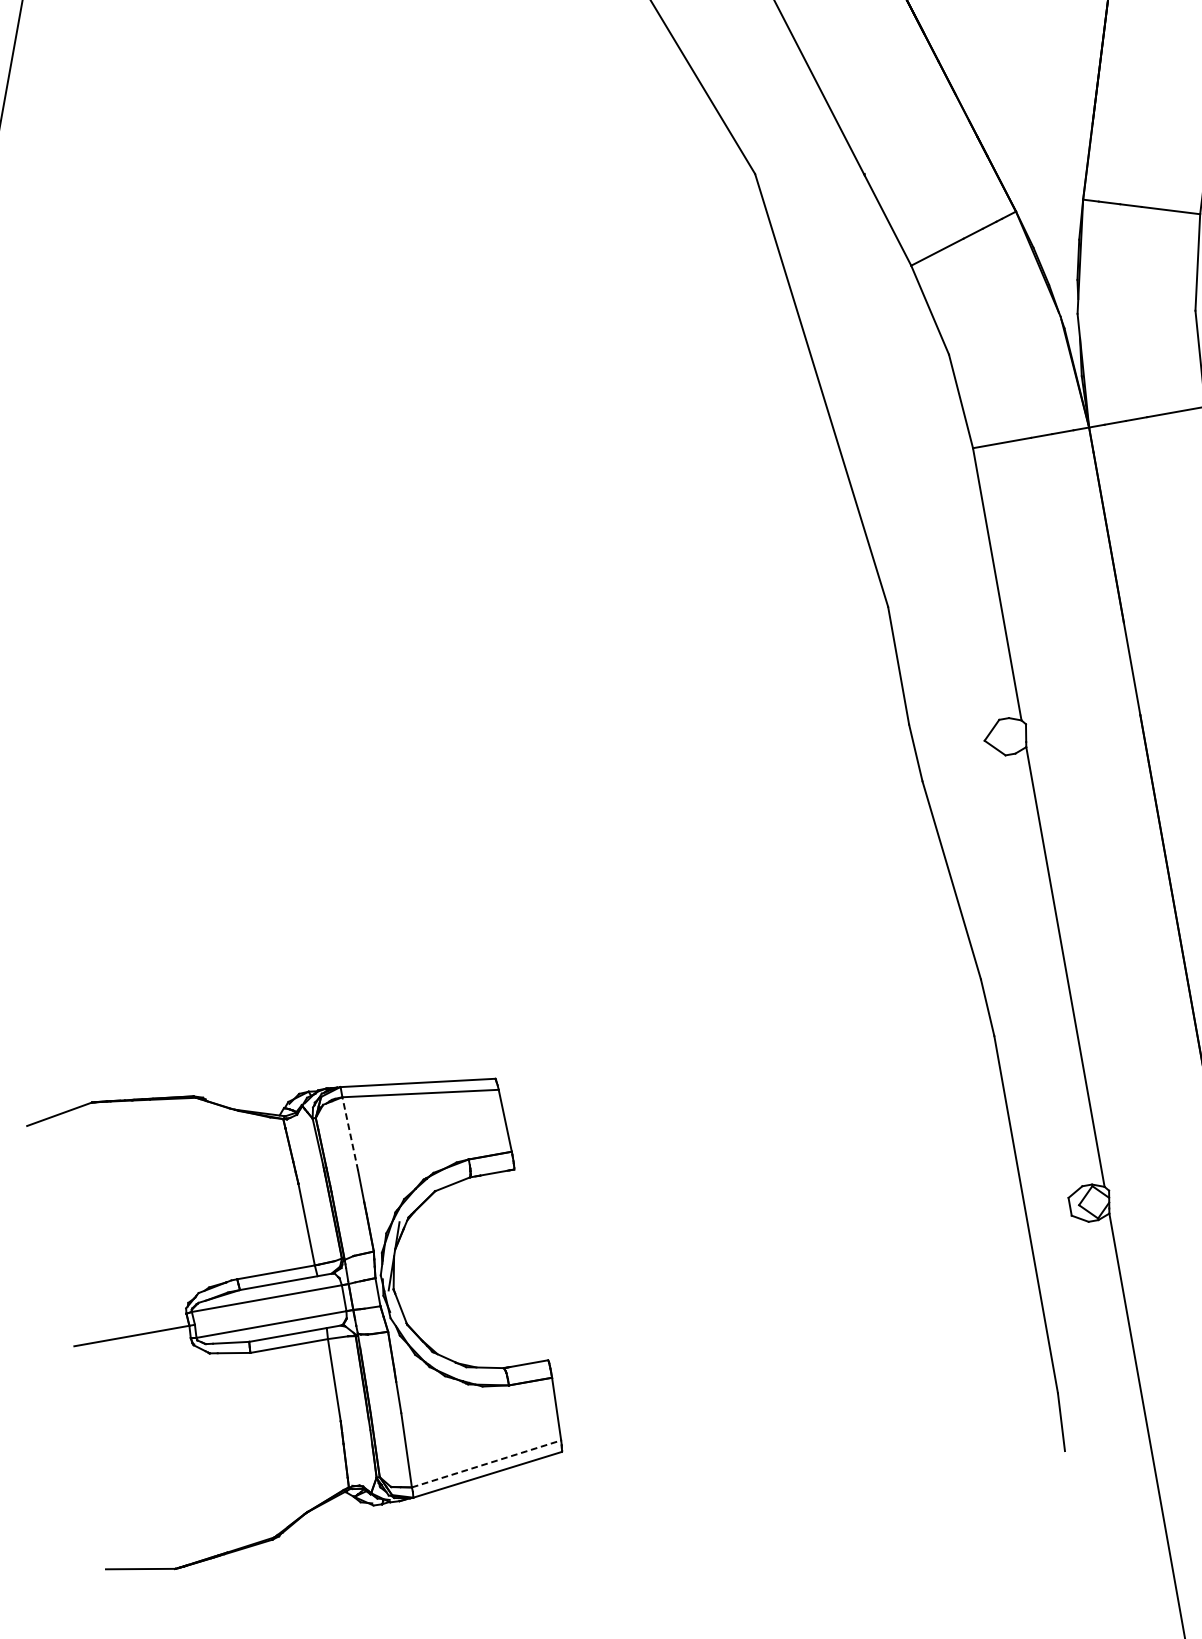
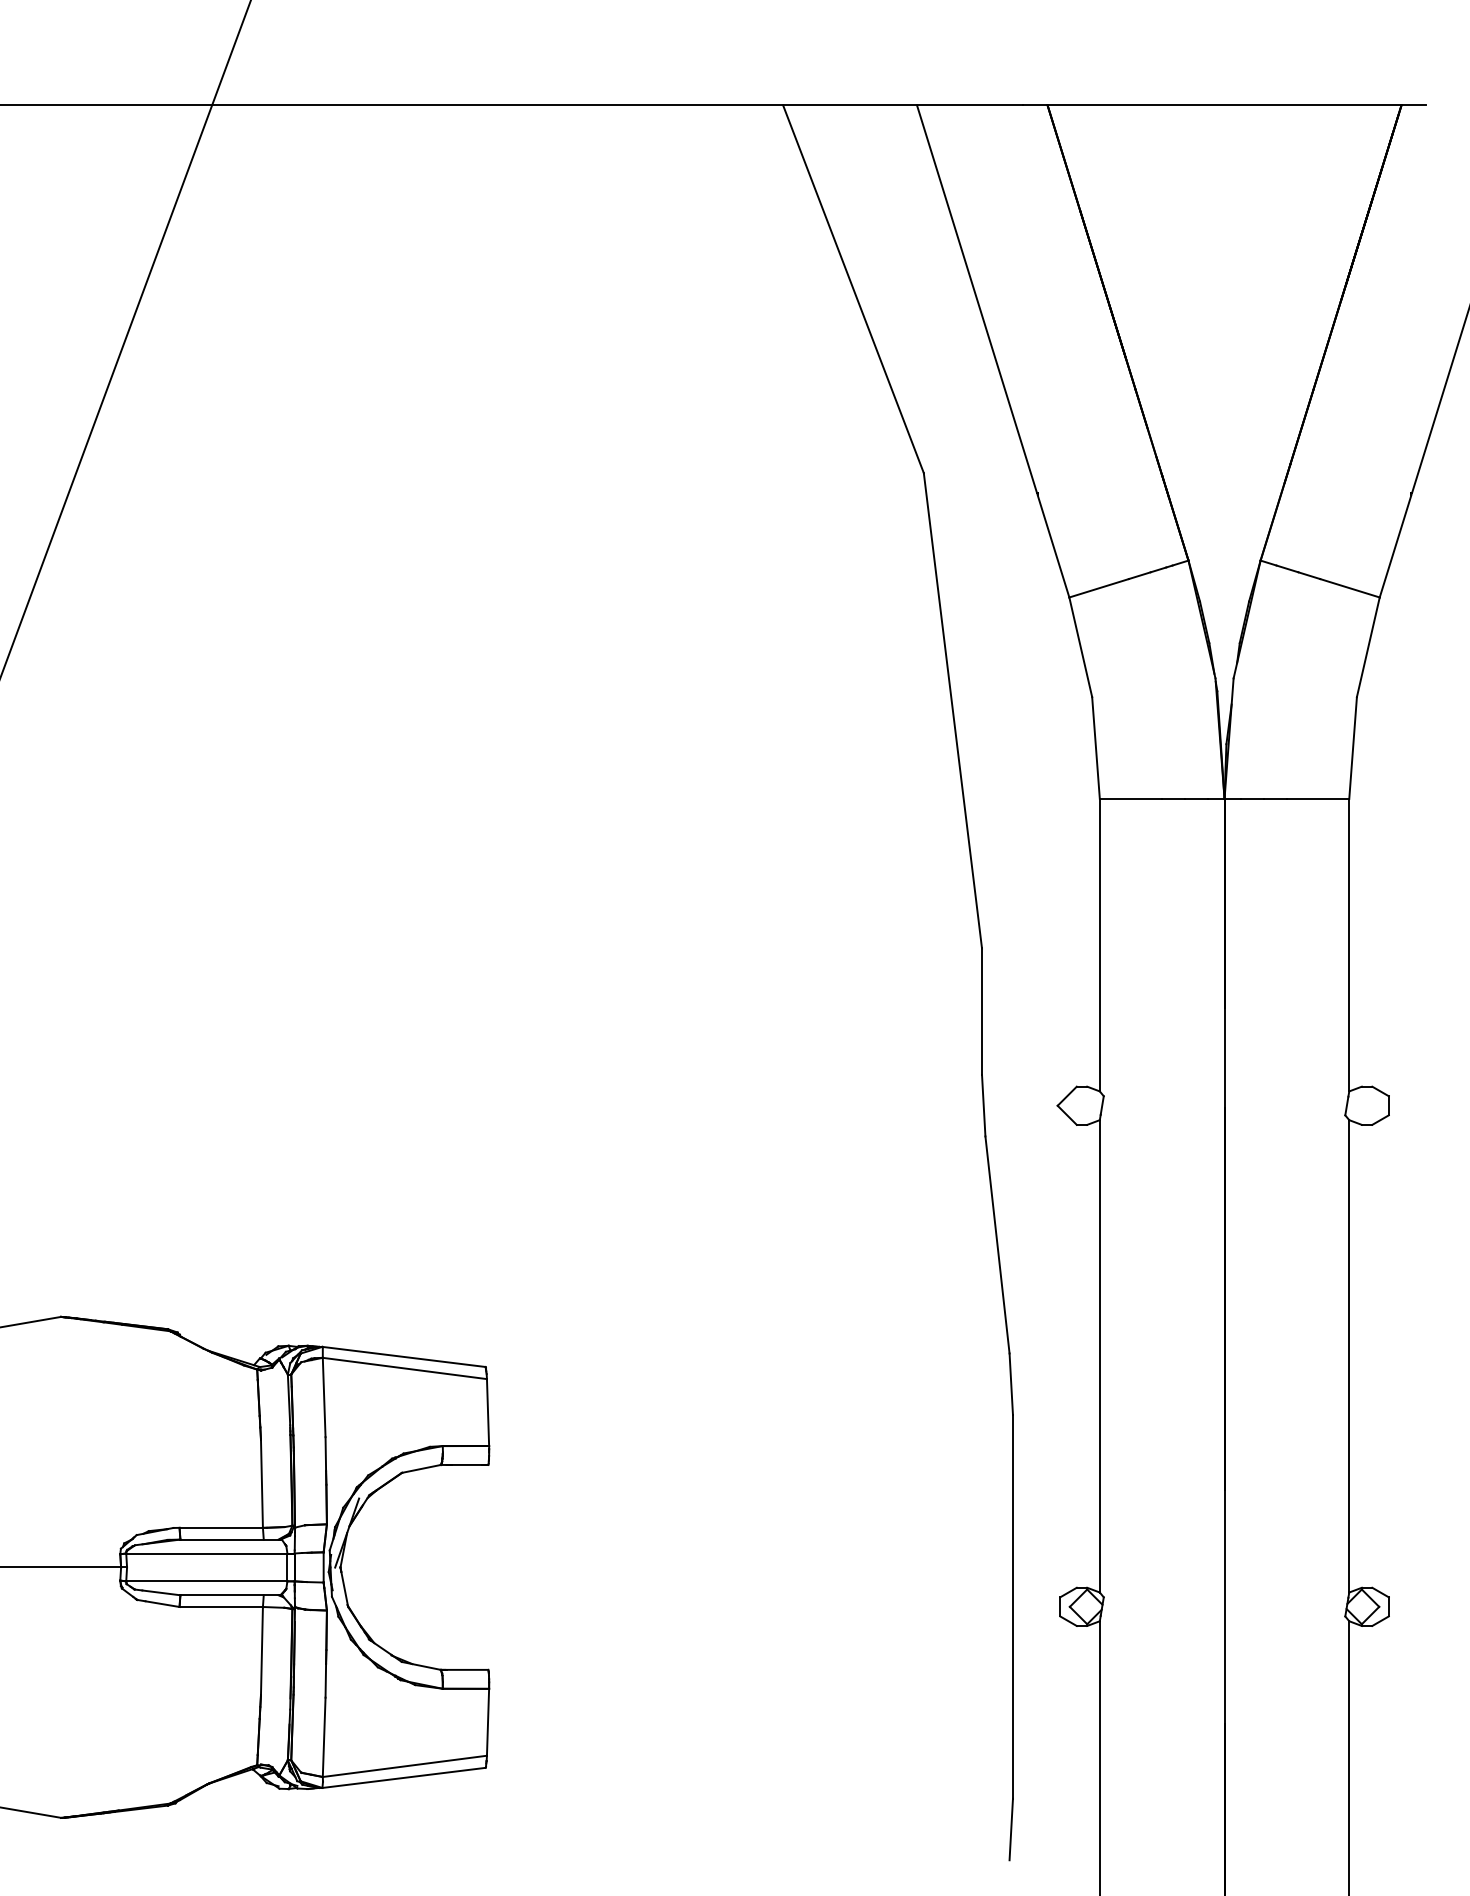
line: (350, 1133) -> (324, 1397), dashed -> solid
line: (486, 1464) -> (404, 1766), dashed -> solid

